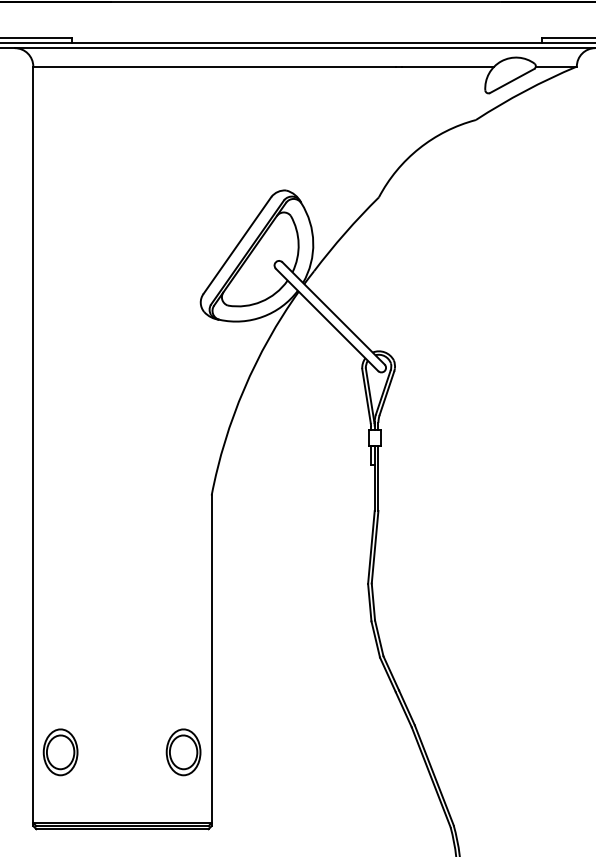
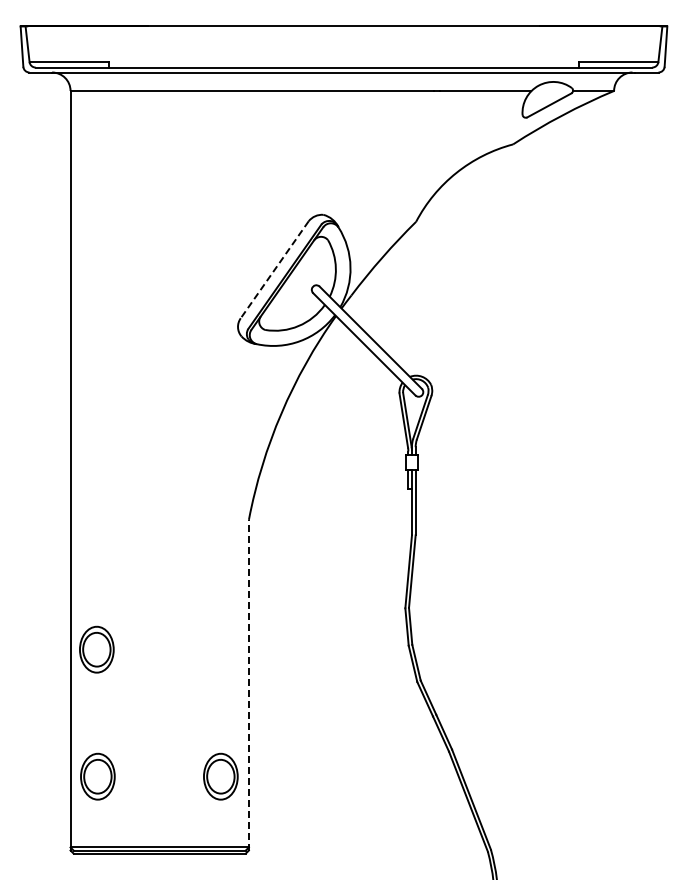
line: (237, 246) -> (274, 270), solid -> dashed
part: (59, 625) -> (96, 649), added
line: (211, 660) -> (248, 684), solid -> dashed

